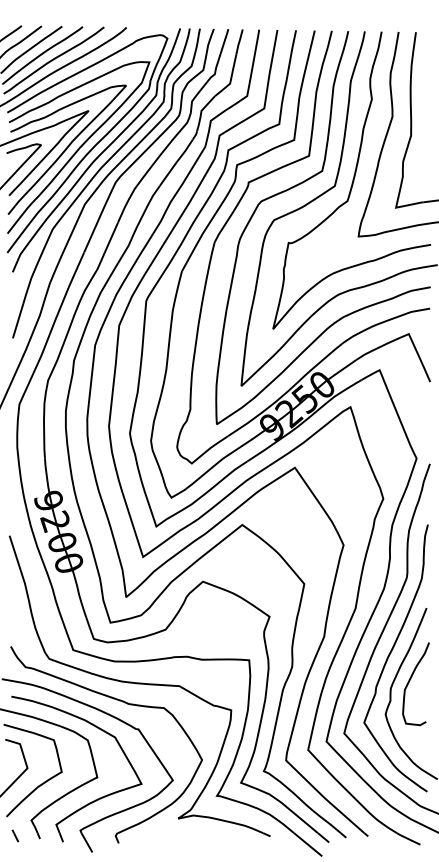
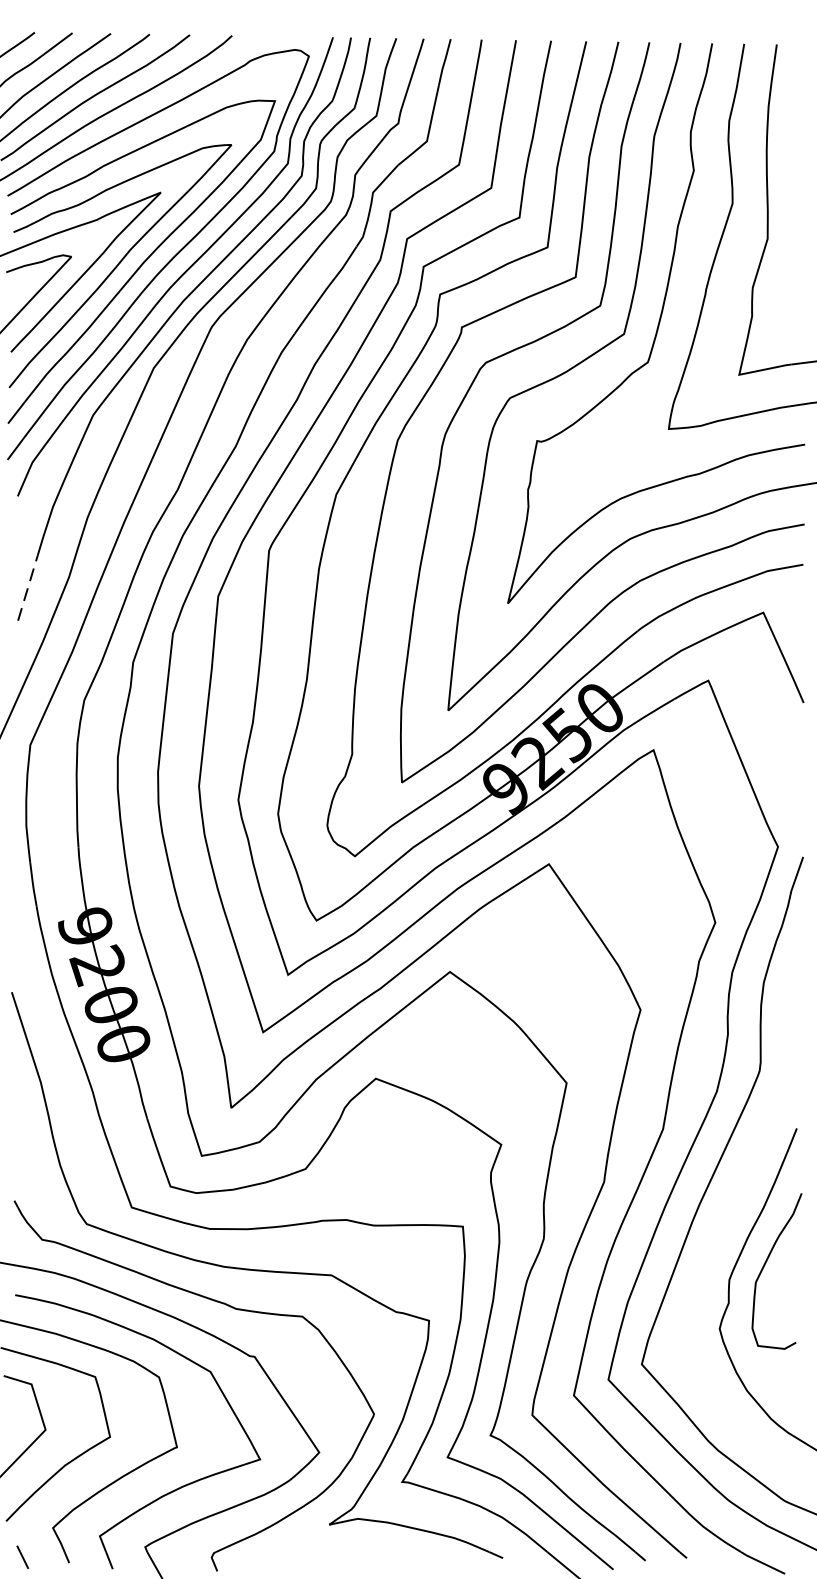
line: (18, 320) -> (28, 587), solid -> dashed
curve: (390, 655) -> (728, 1217), removed

